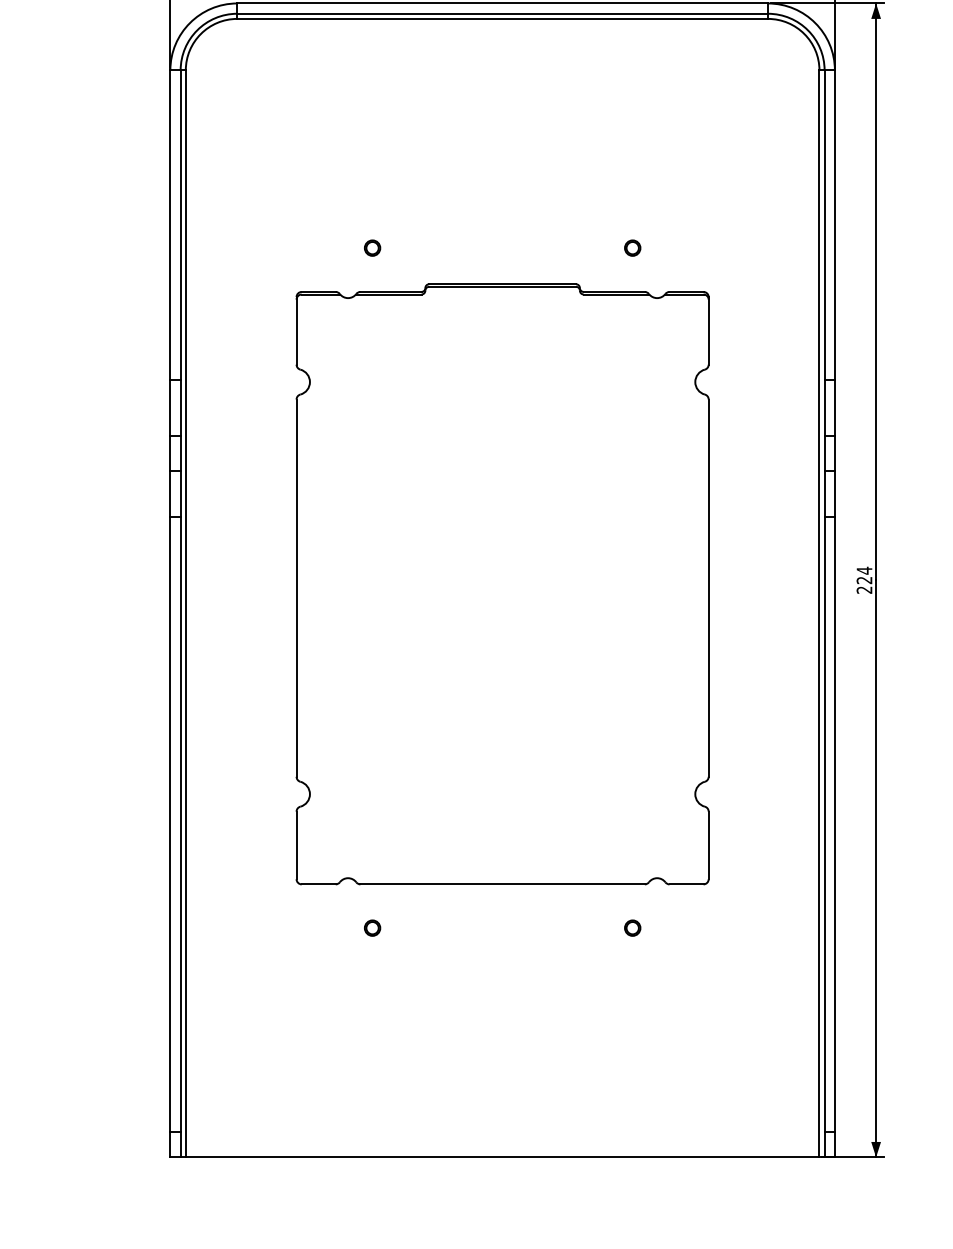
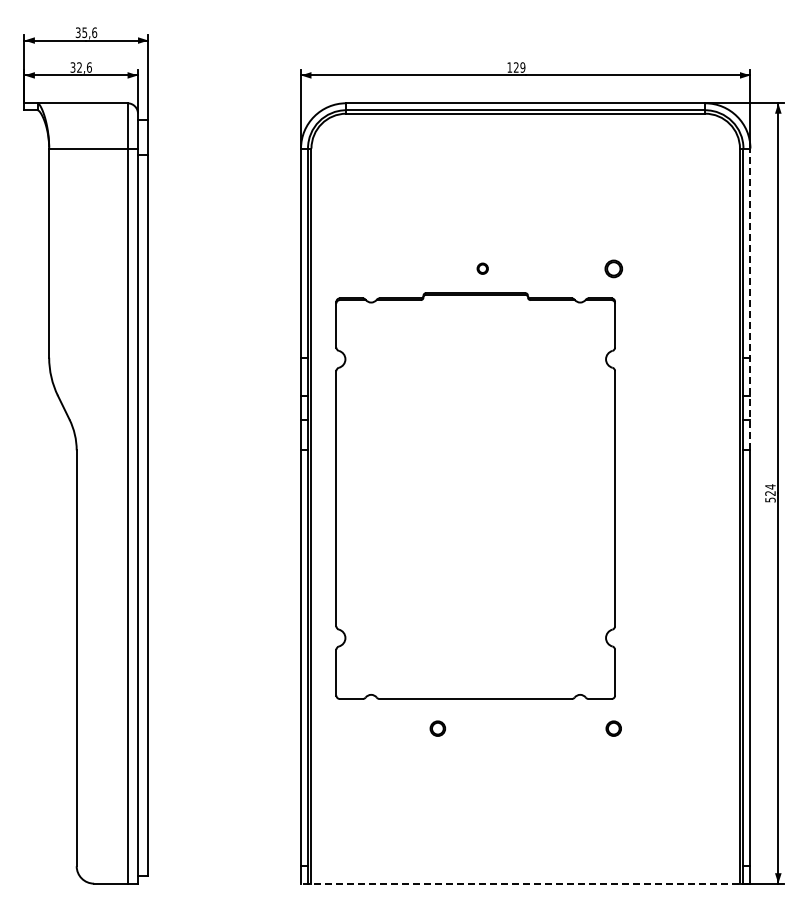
part: (372, 247) -> (482, 268), moved
part: (632, 247) -> (613, 268), size x1.6
line: (834, 293) -> (750, 299), solid -> dashed
part: (502, 583) -> (475, 495), moved
text: (864, 589) -> (770, 499), 224 -> 524
part: (372, 927) -> (437, 728), size x1.4
part: (632, 927) -> (613, 728), size x1.4
line: (502, 1157) -> (525, 883), solid -> dashed

